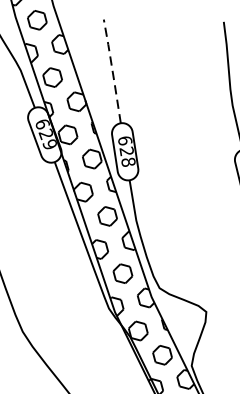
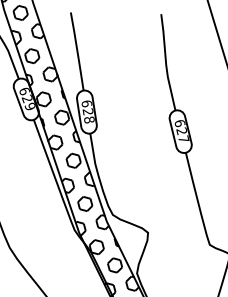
line: (112, 71) -> (77, 51), dashed -> solid

